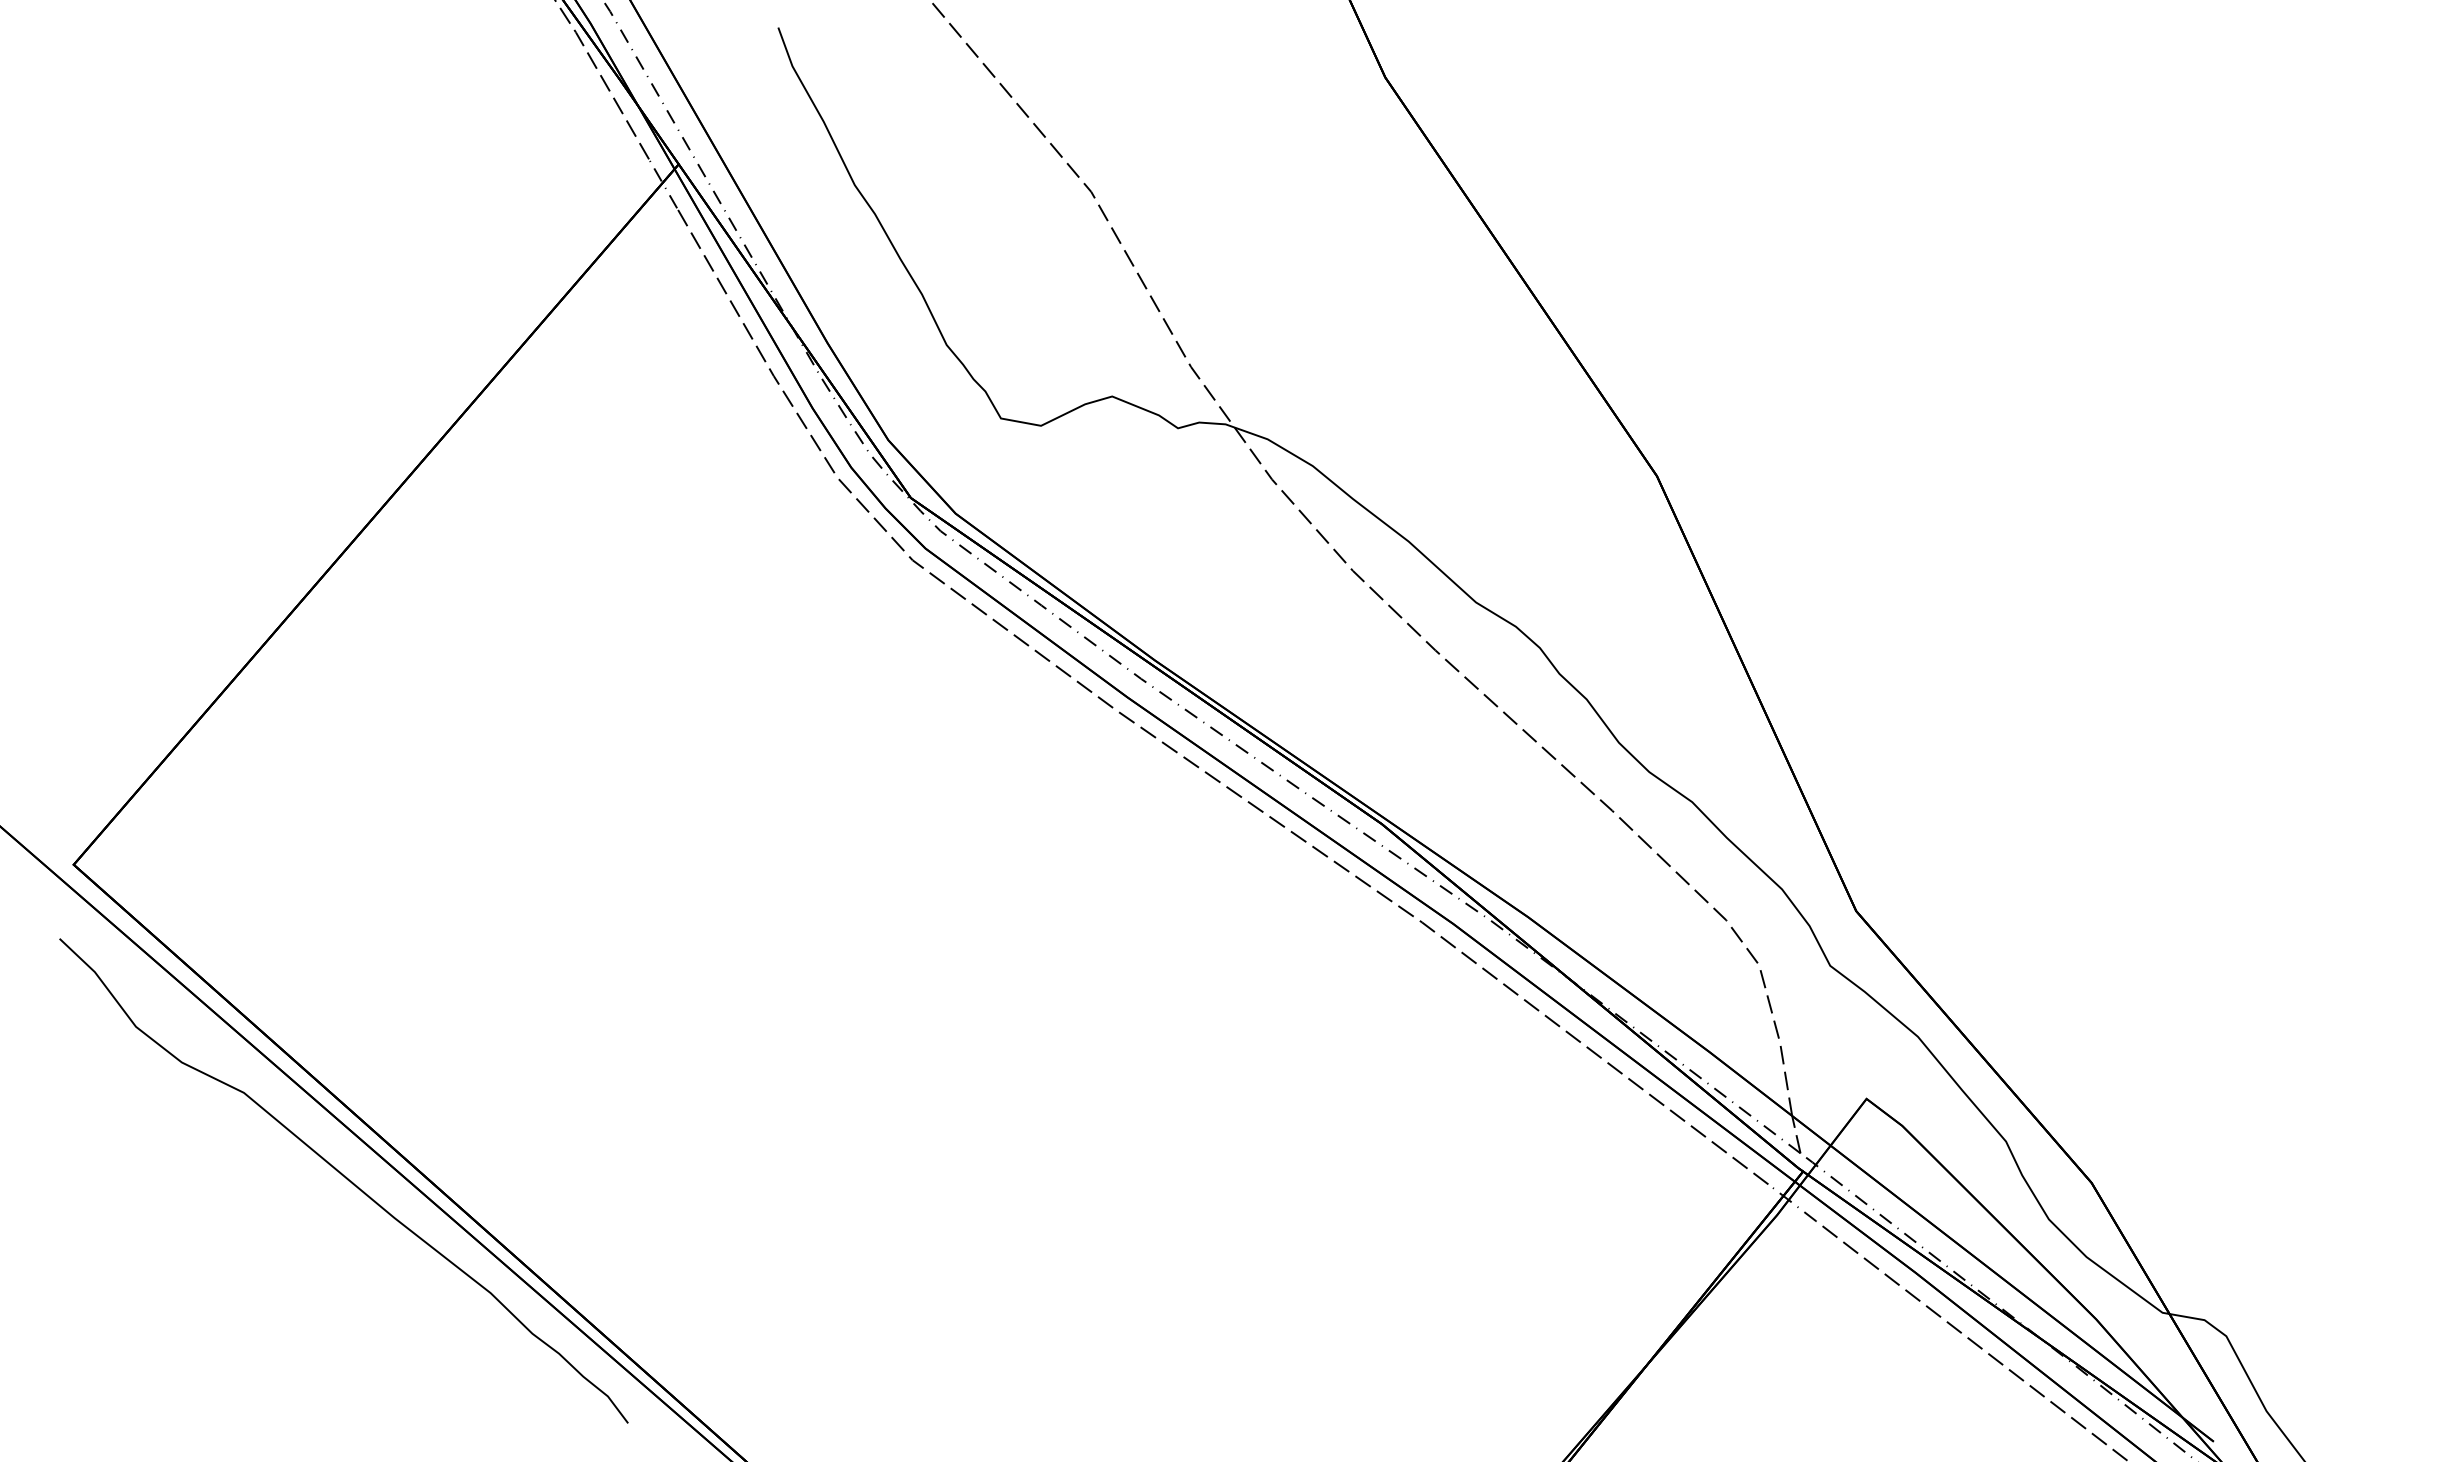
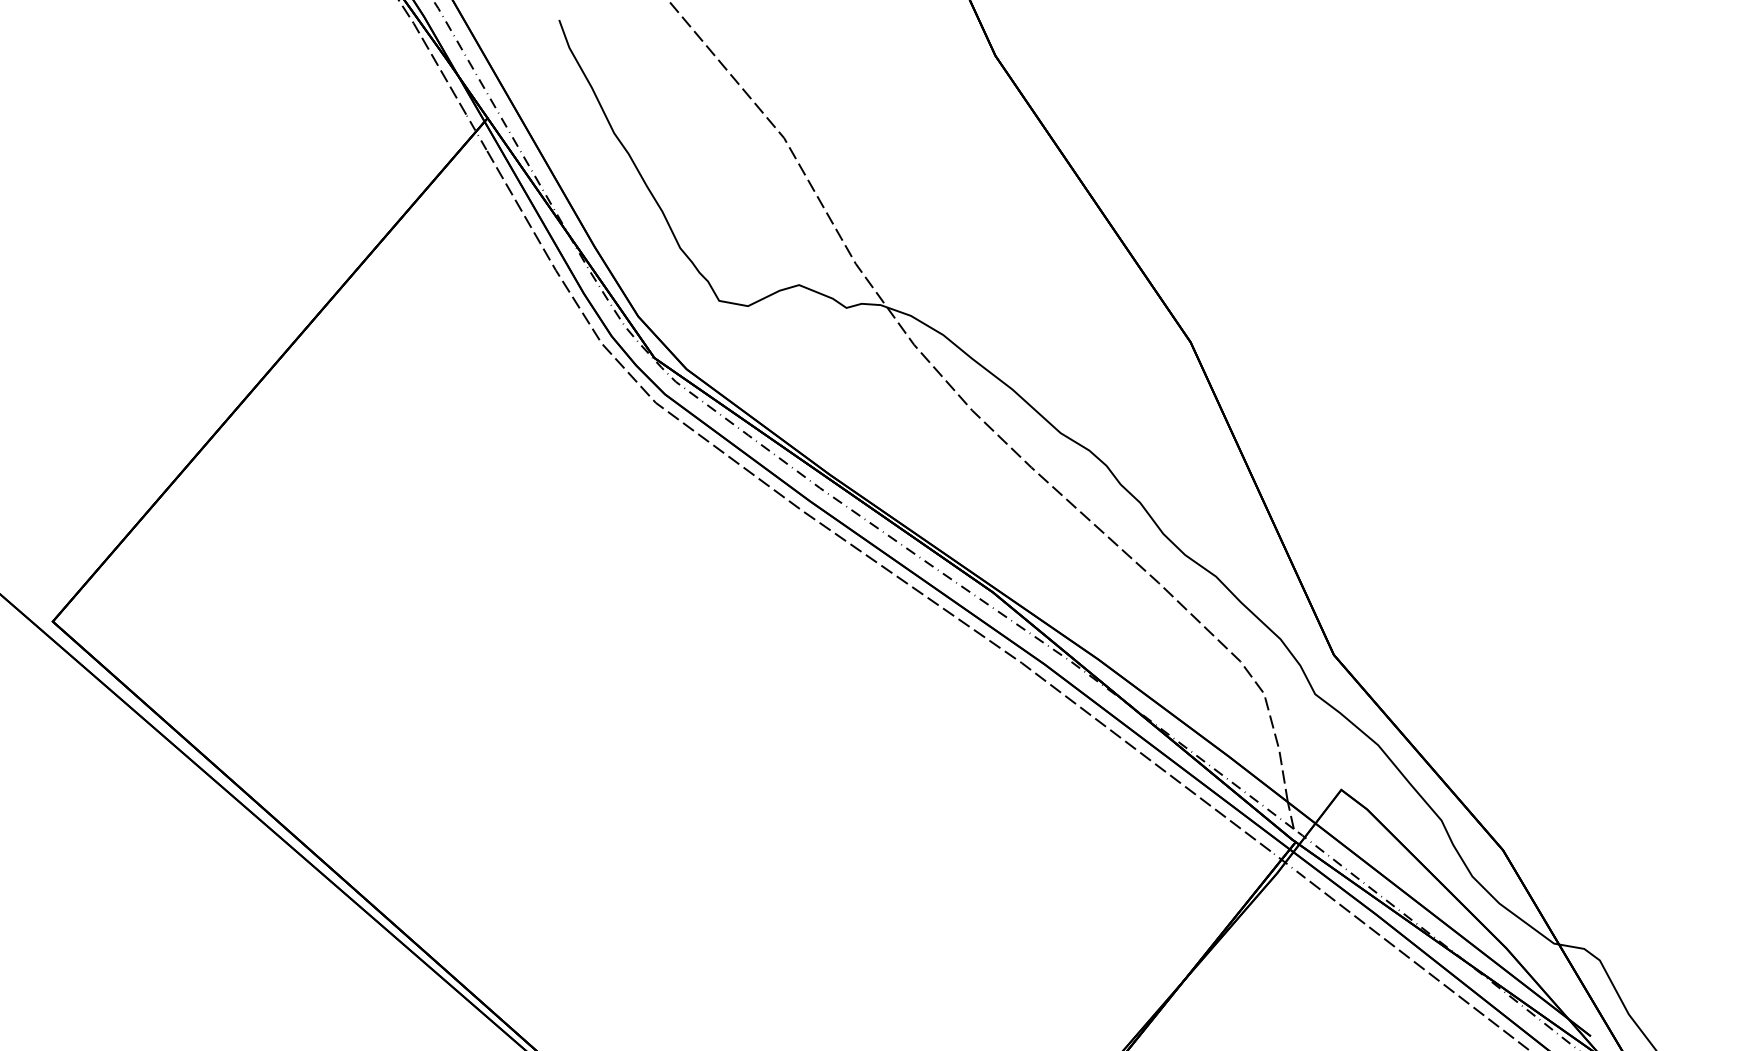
curve: (345, 1178) -> (248, 847), removed

